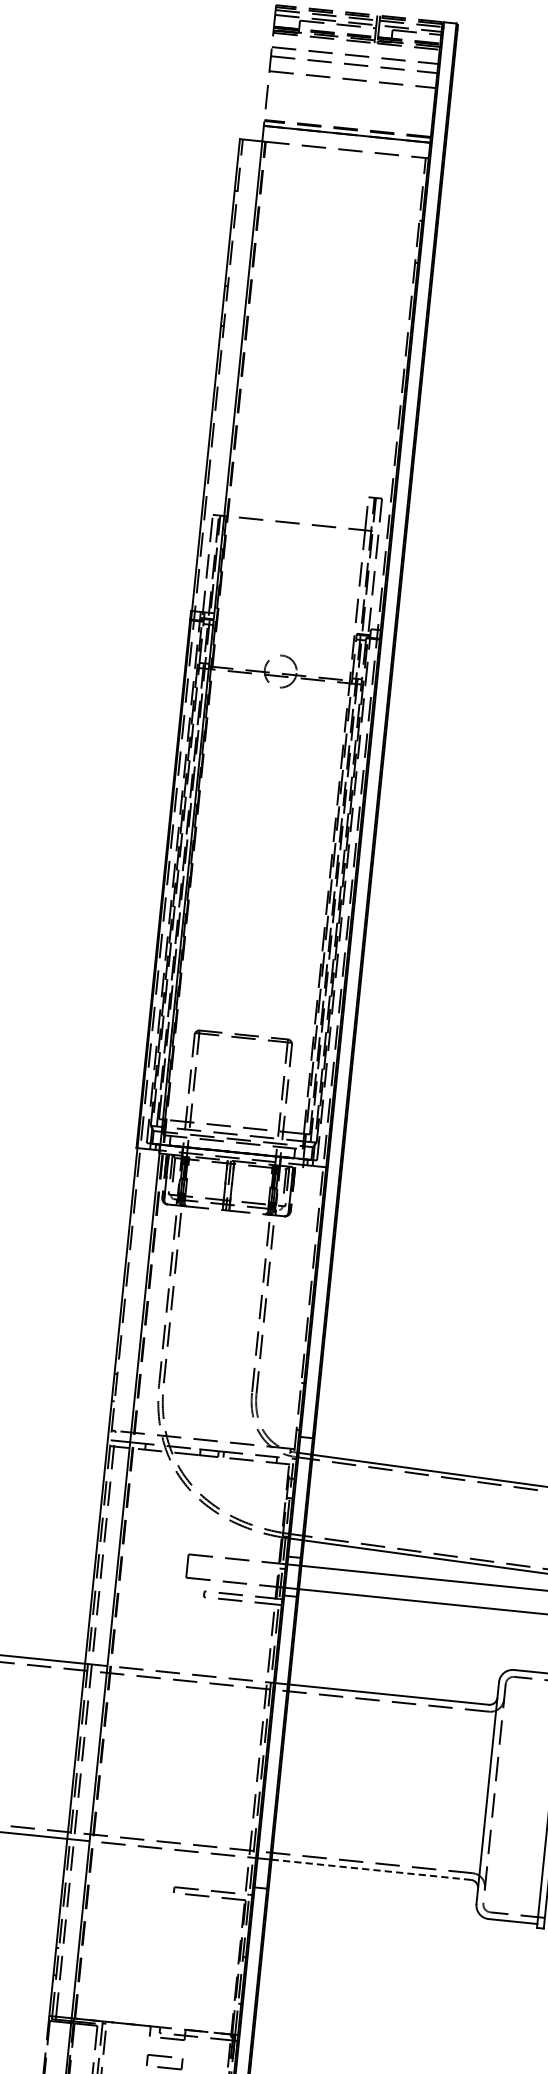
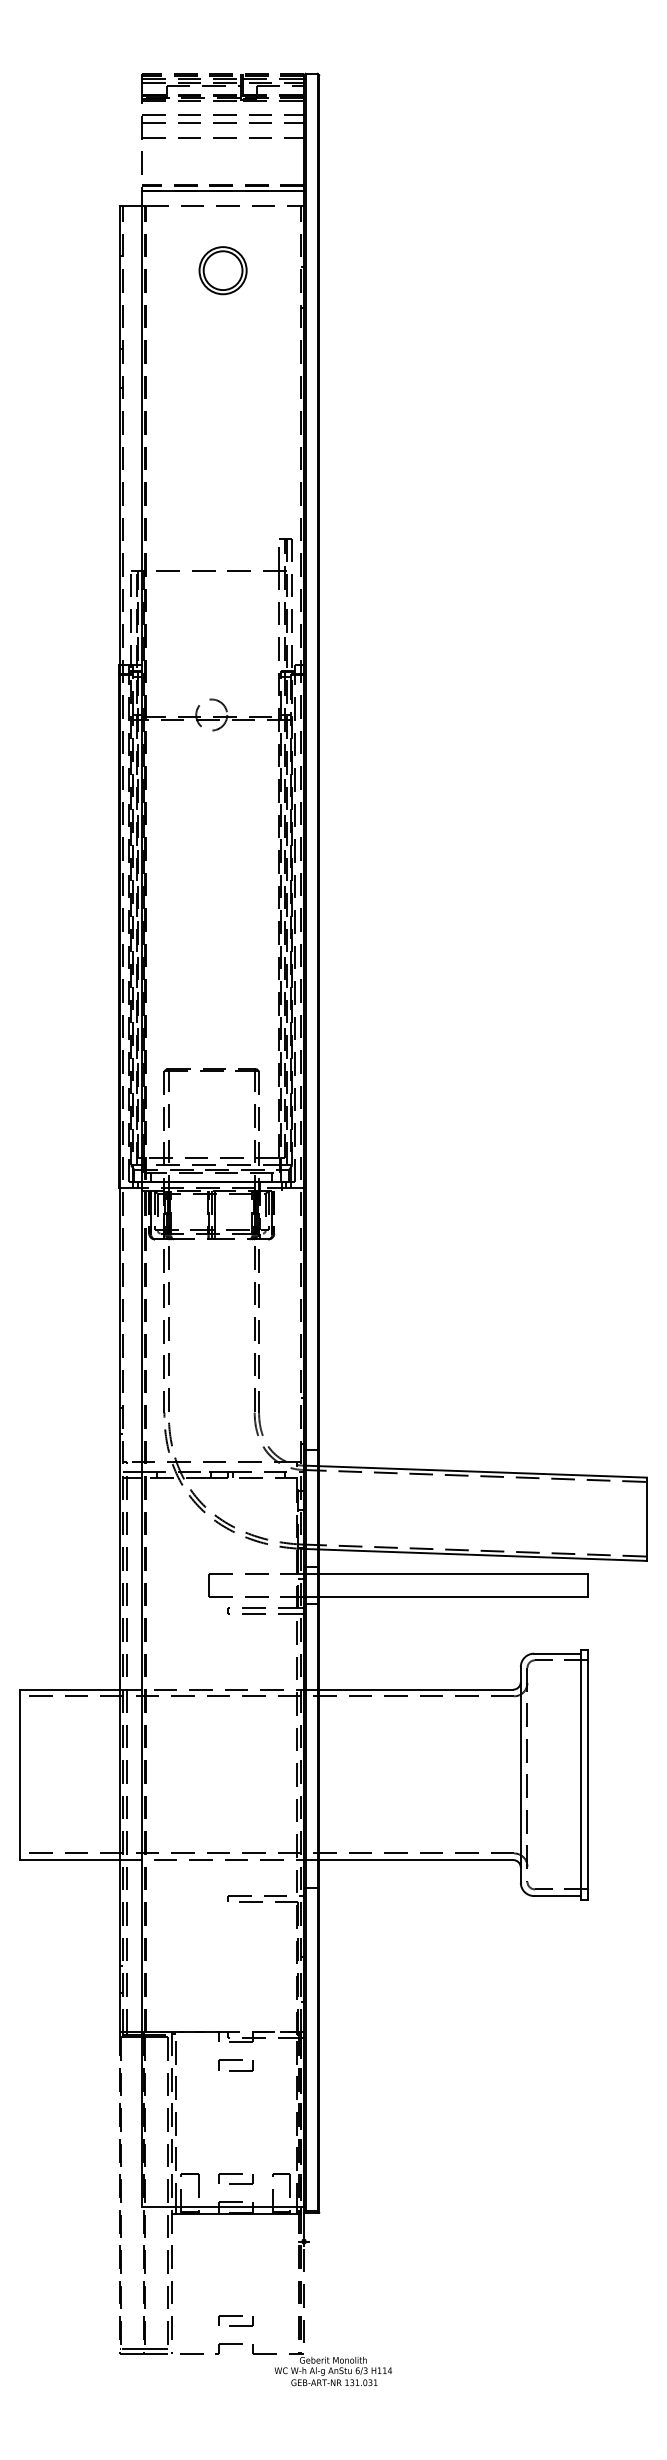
part: (338, 215) -> (222, 270), added
line: (370, 1870) -> (415, 1860), dashed -> solid

